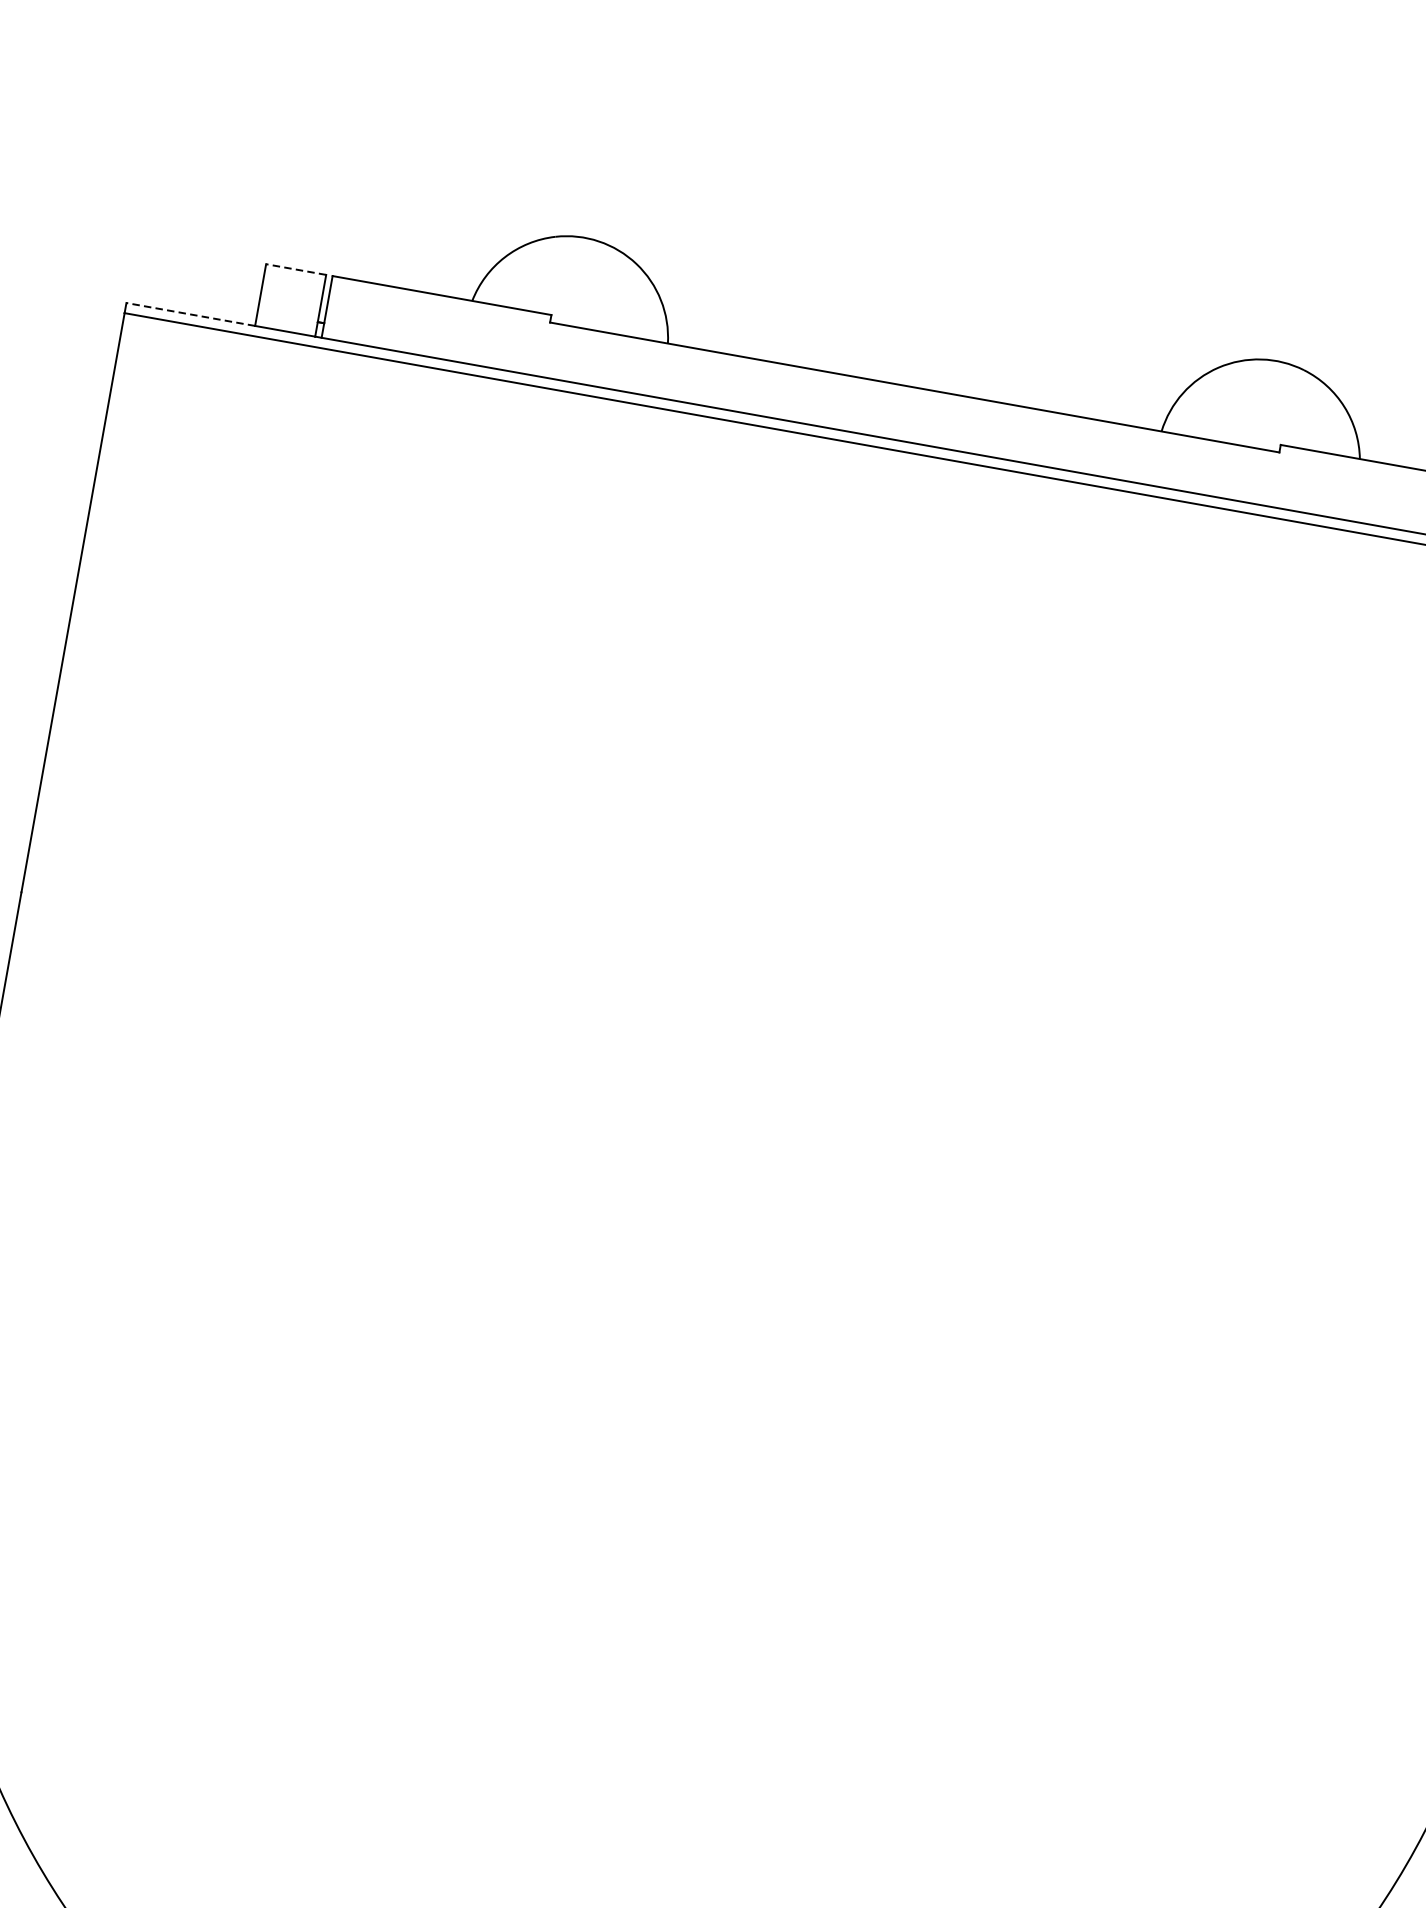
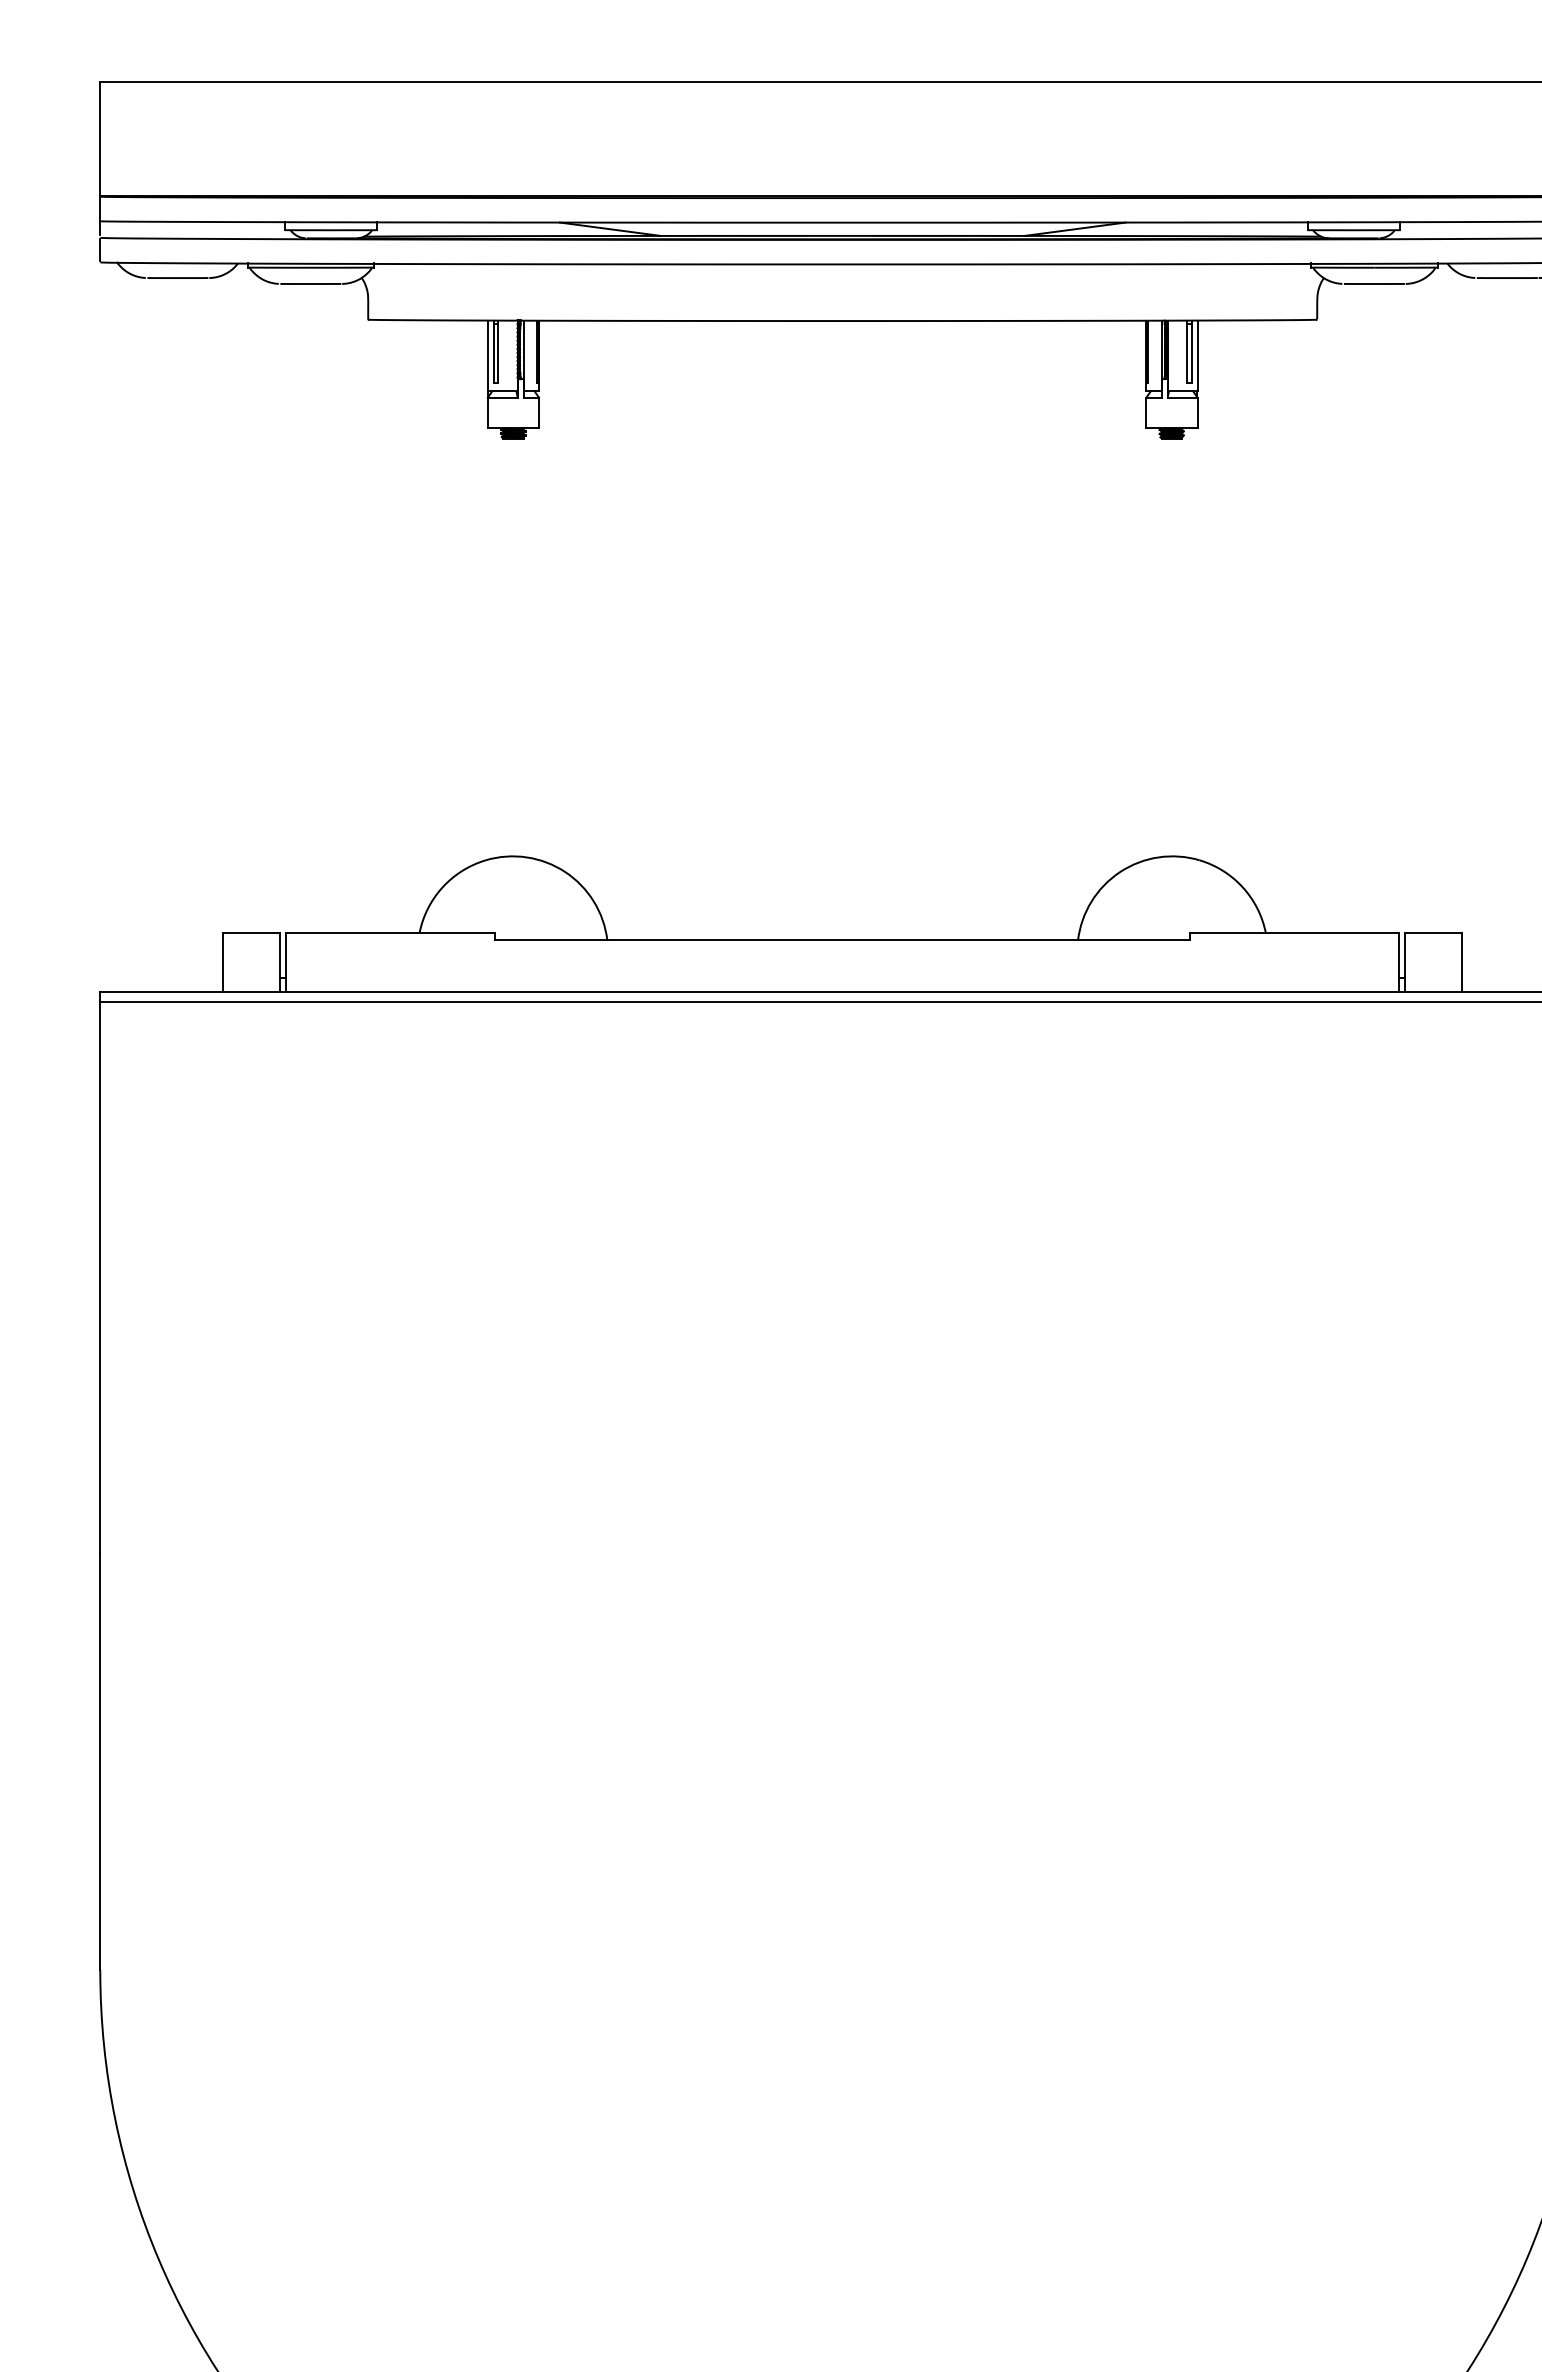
line: (295, 269) -> (251, 933), dashed -> solid
line: (190, 314) -> (161, 992), dashed -> solid

